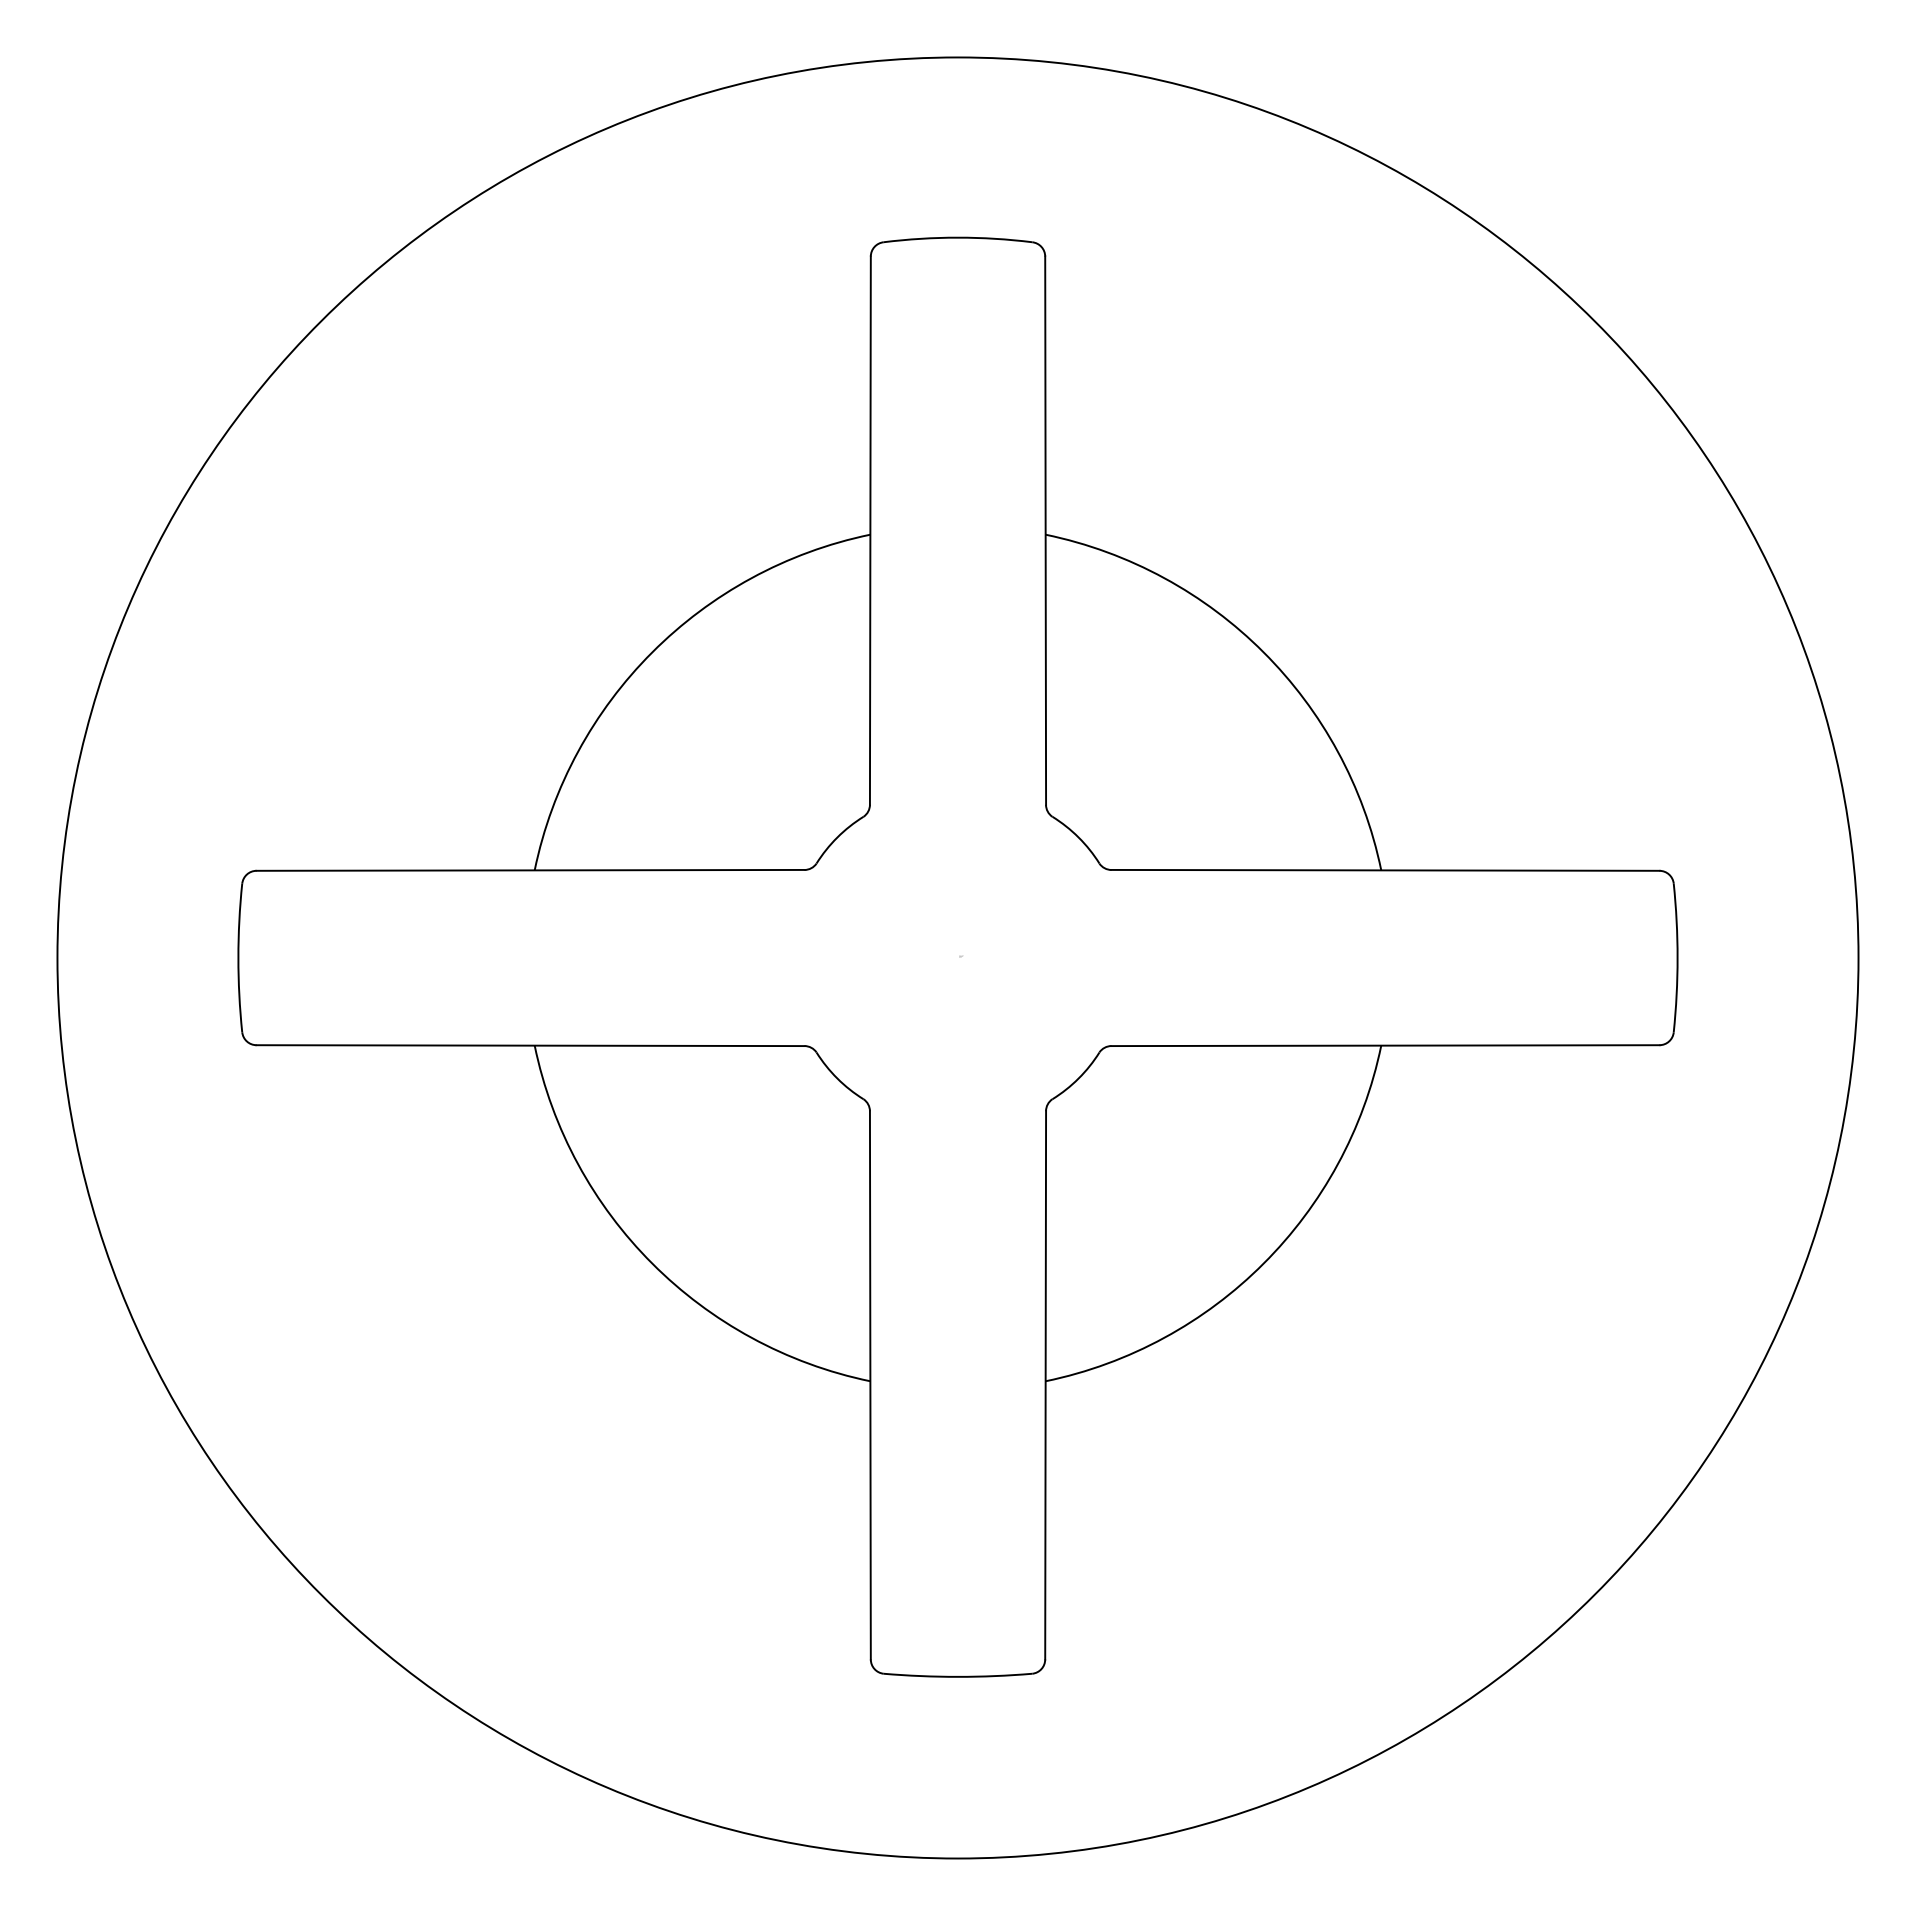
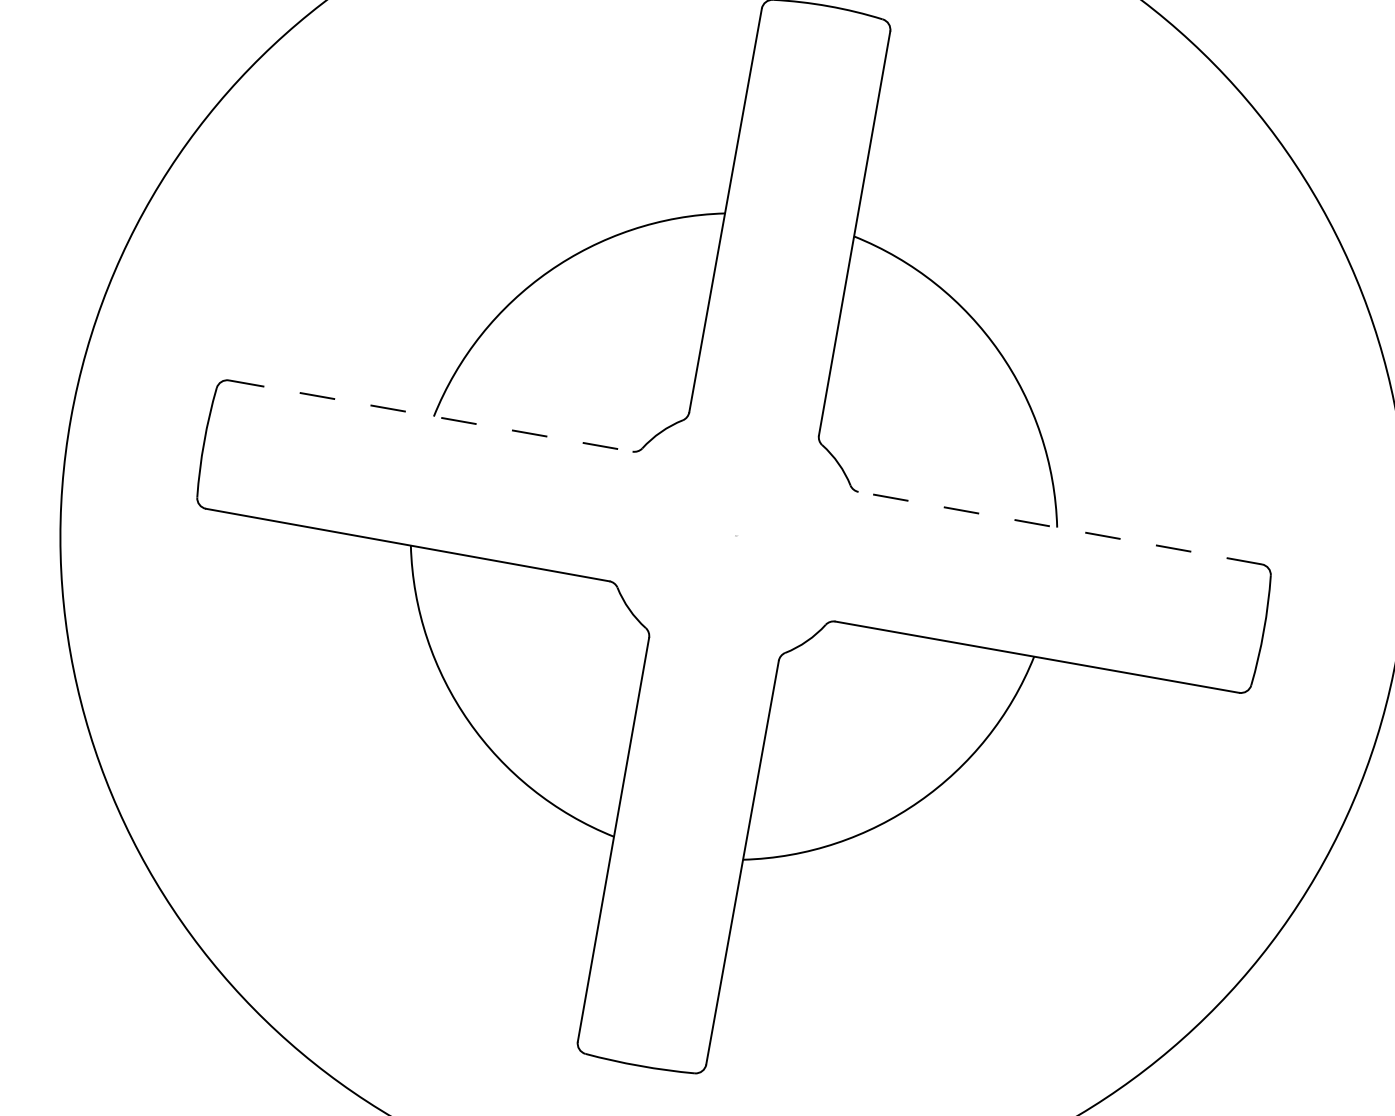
line: (530, 870) -> (430, 416), solid -> dashed
line: (1385, 870) -> (1060, 528), solid -> dashed

